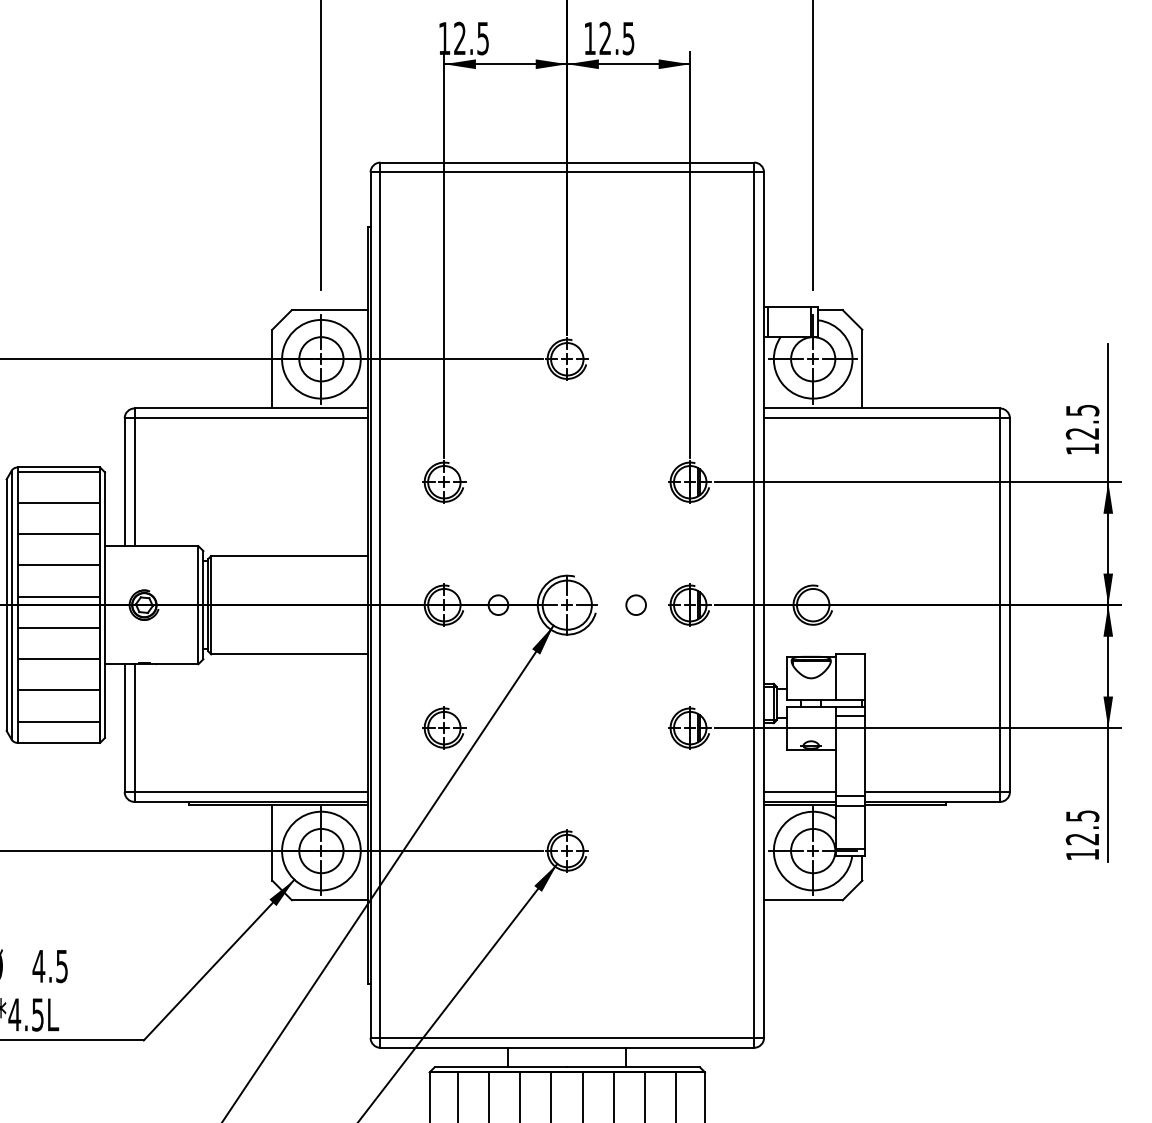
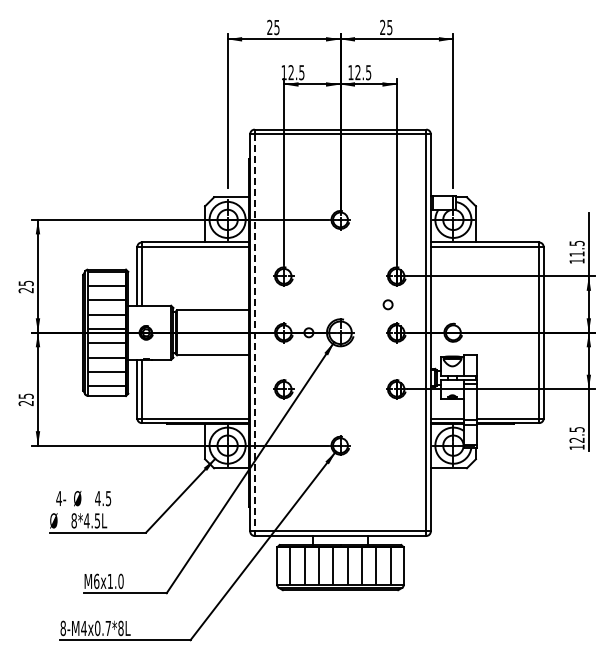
text: (1081, 432) -> (576, 253), 12.5 -> 11.5
line: (379, 604) -> (254, 332), solid -> dashed
circle: (634, 604) -> (387, 304), moved

